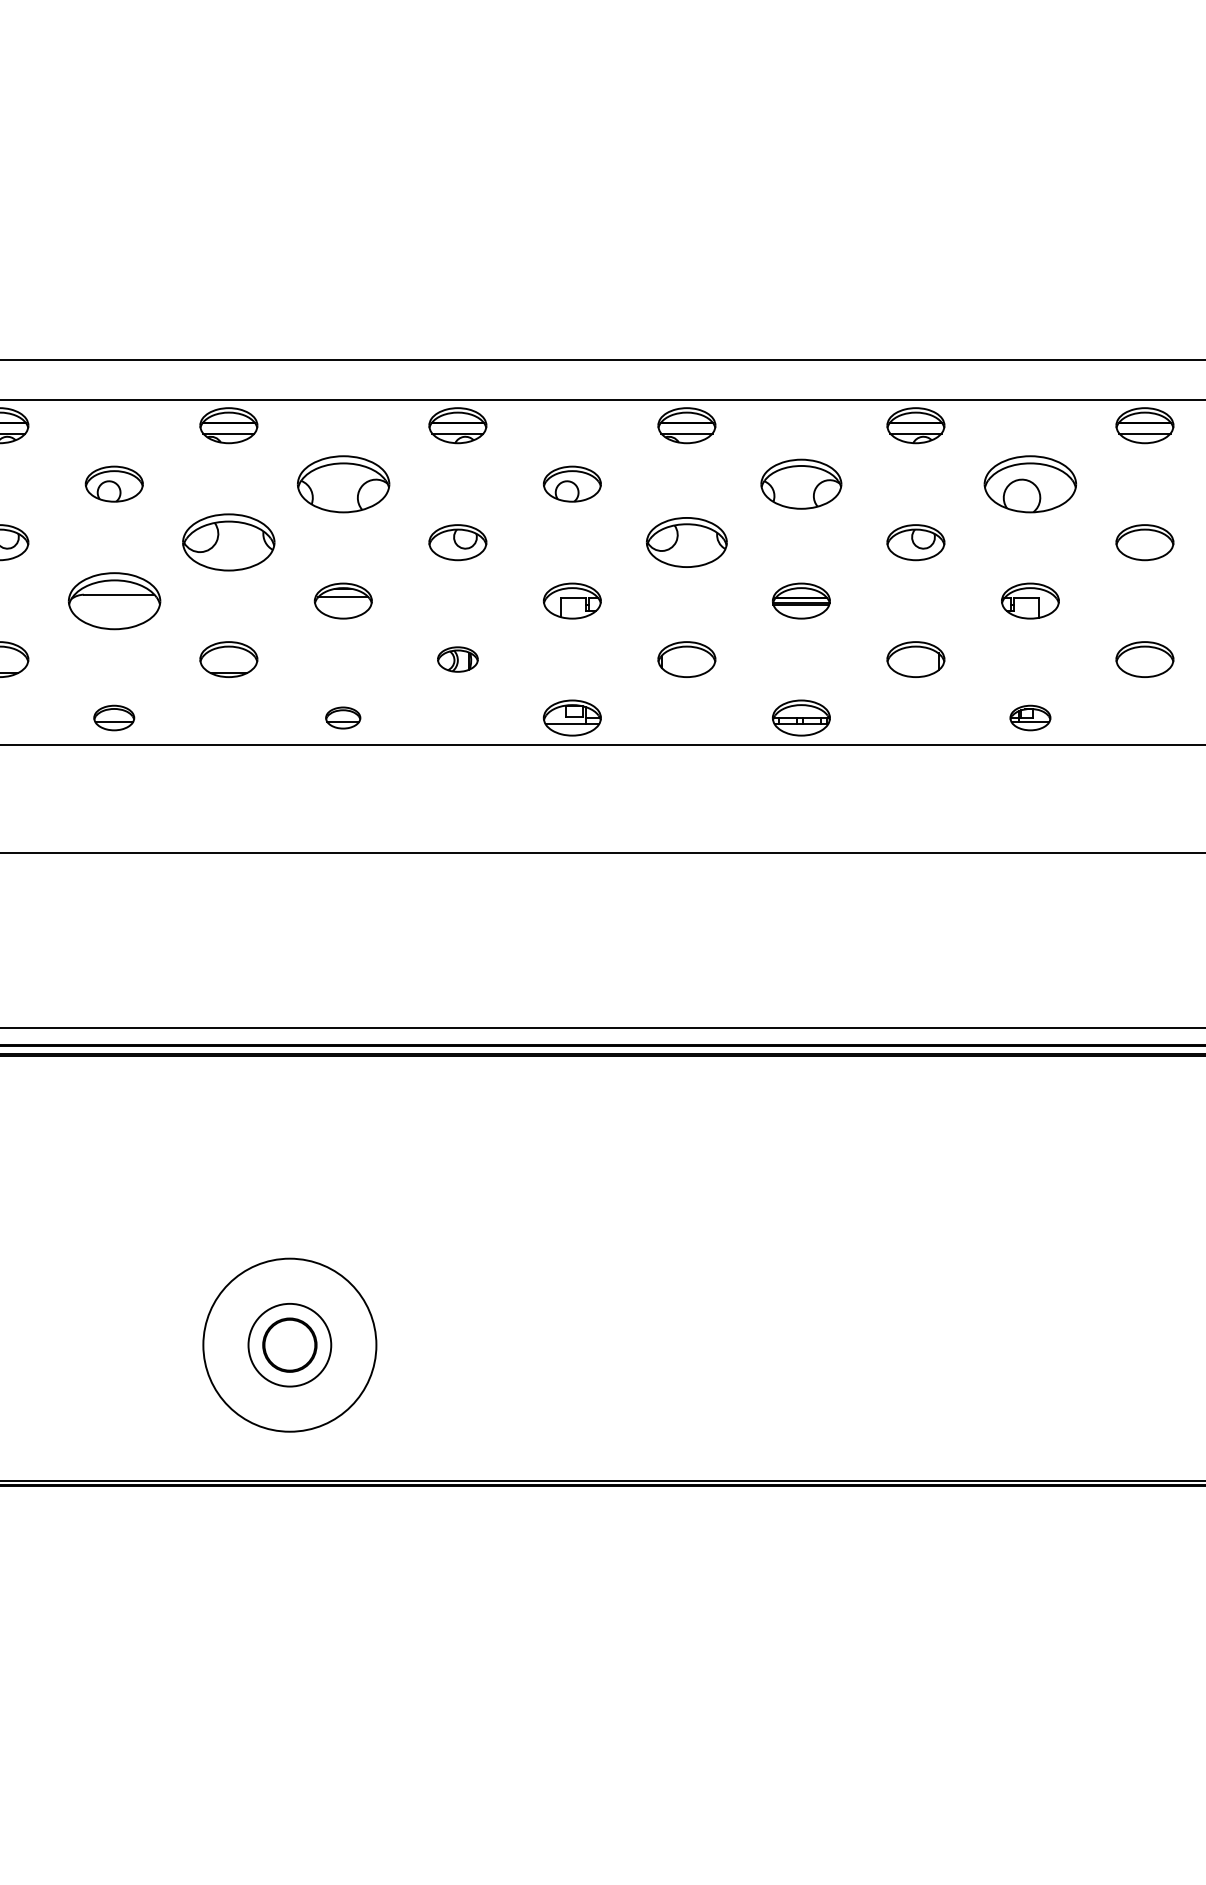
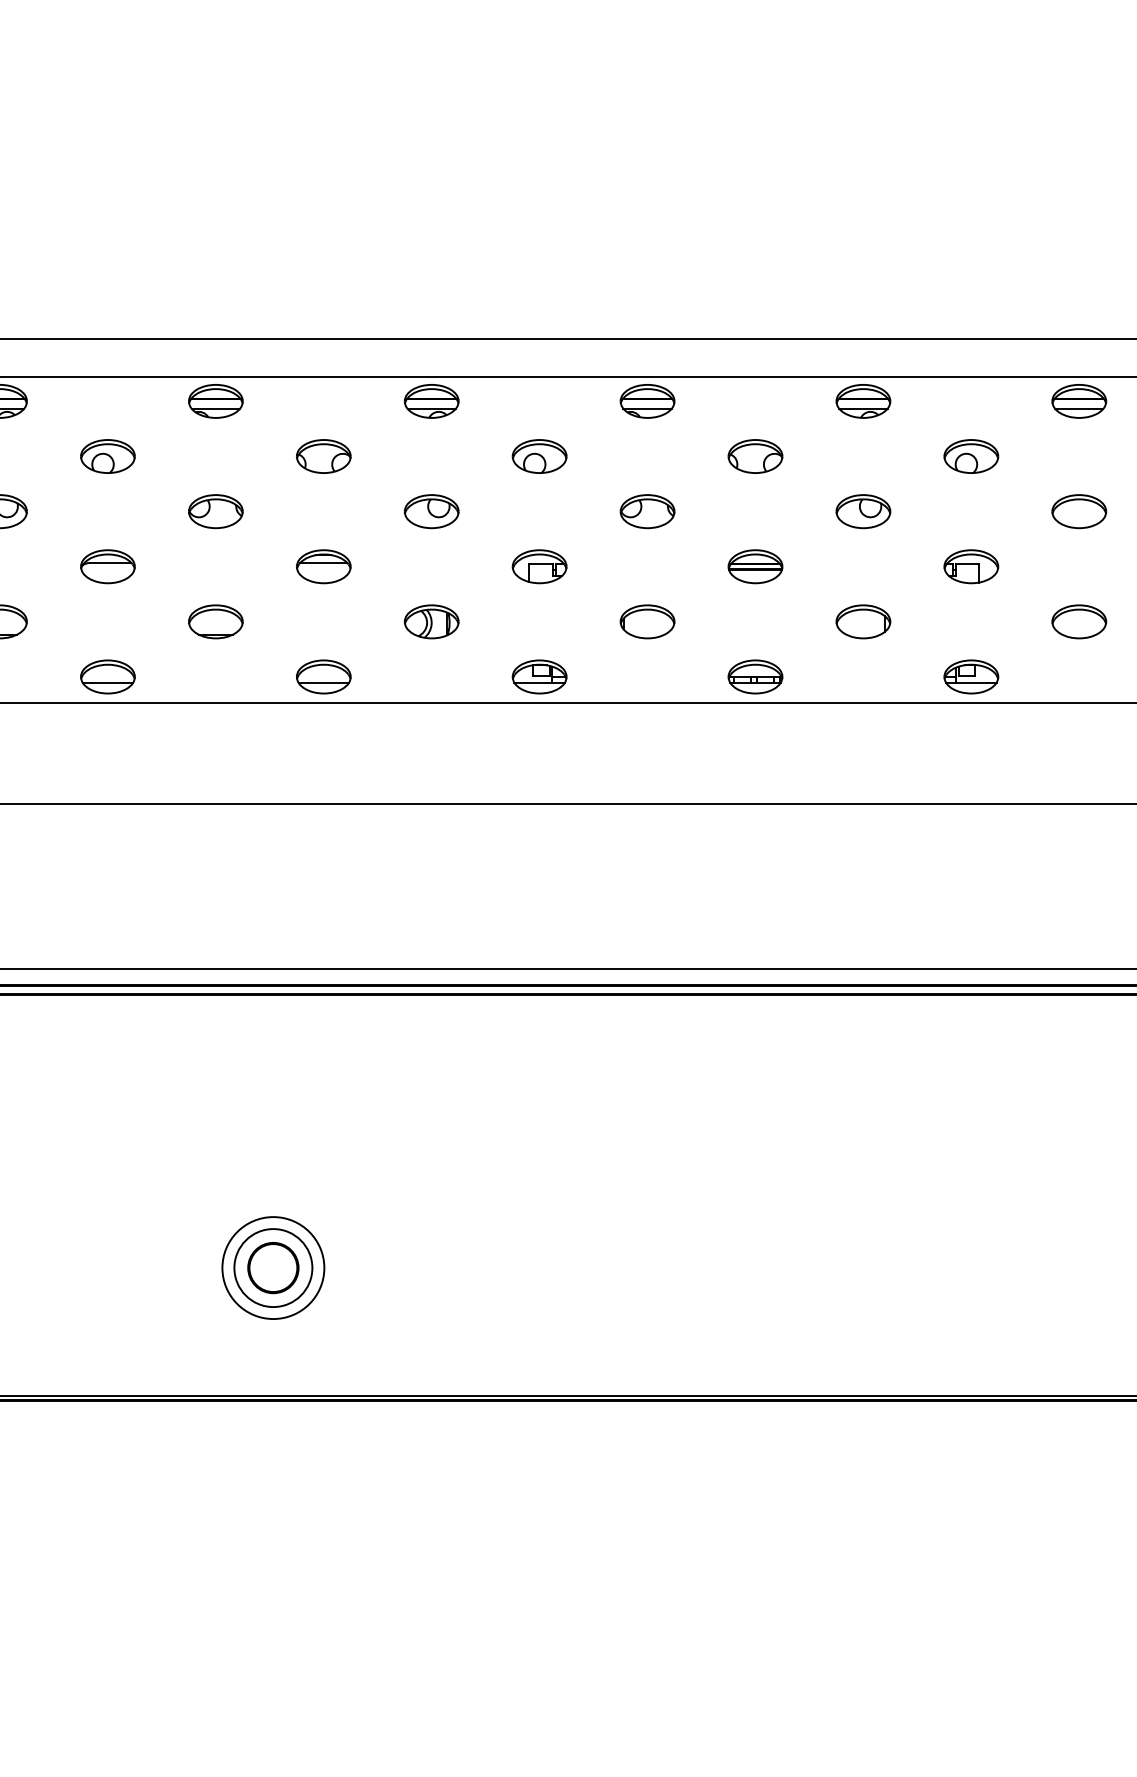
part: (342, 483) -> (322, 455), size x0.62
part: (801, 483) -> (755, 455), size x0.71
part: (1030, 483) -> (971, 455), size x0.62
part: (228, 542) -> (215, 511), size x0.62
part: (686, 542) -> (647, 511), size x0.71
part: (113, 600) -> (107, 566), size x0.62
part: (457, 659) -> (431, 621), size x1.43
part: (113, 717) -> (107, 676), size x1.43
part: (342, 717) -> (322, 676), size x1.67
part: (1030, 717) -> (971, 676), size x1.43
circle: (289, 1345) -> (273, 1268), size x0.62

